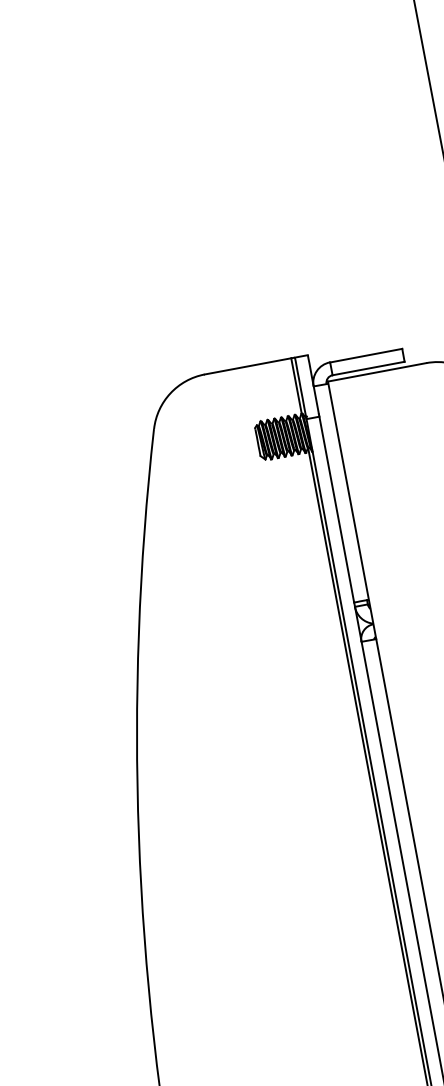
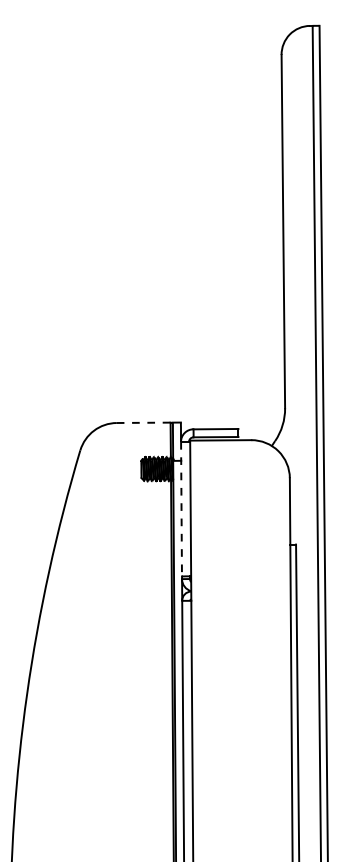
line: (247, 365) -> (143, 422), solid -> dashed
line: (333, 494) -> (181, 509), solid -> dashed

